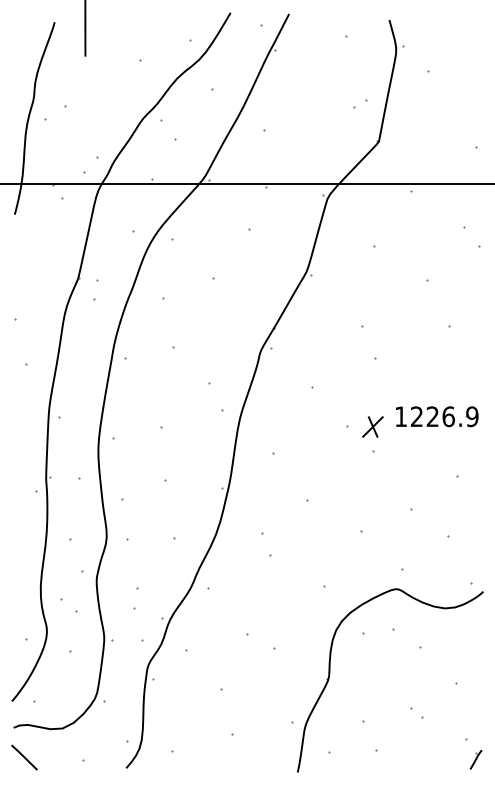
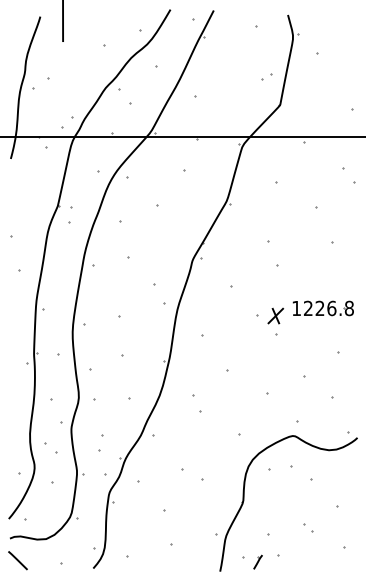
text: (471, 416) -> (348, 308), 1226.9 -> 1226.8
part: (475, 758) -> (257, 561), moved

